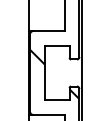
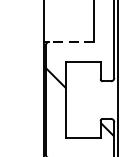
line: (48, 31) -> (71, 42), solid -> dashed

